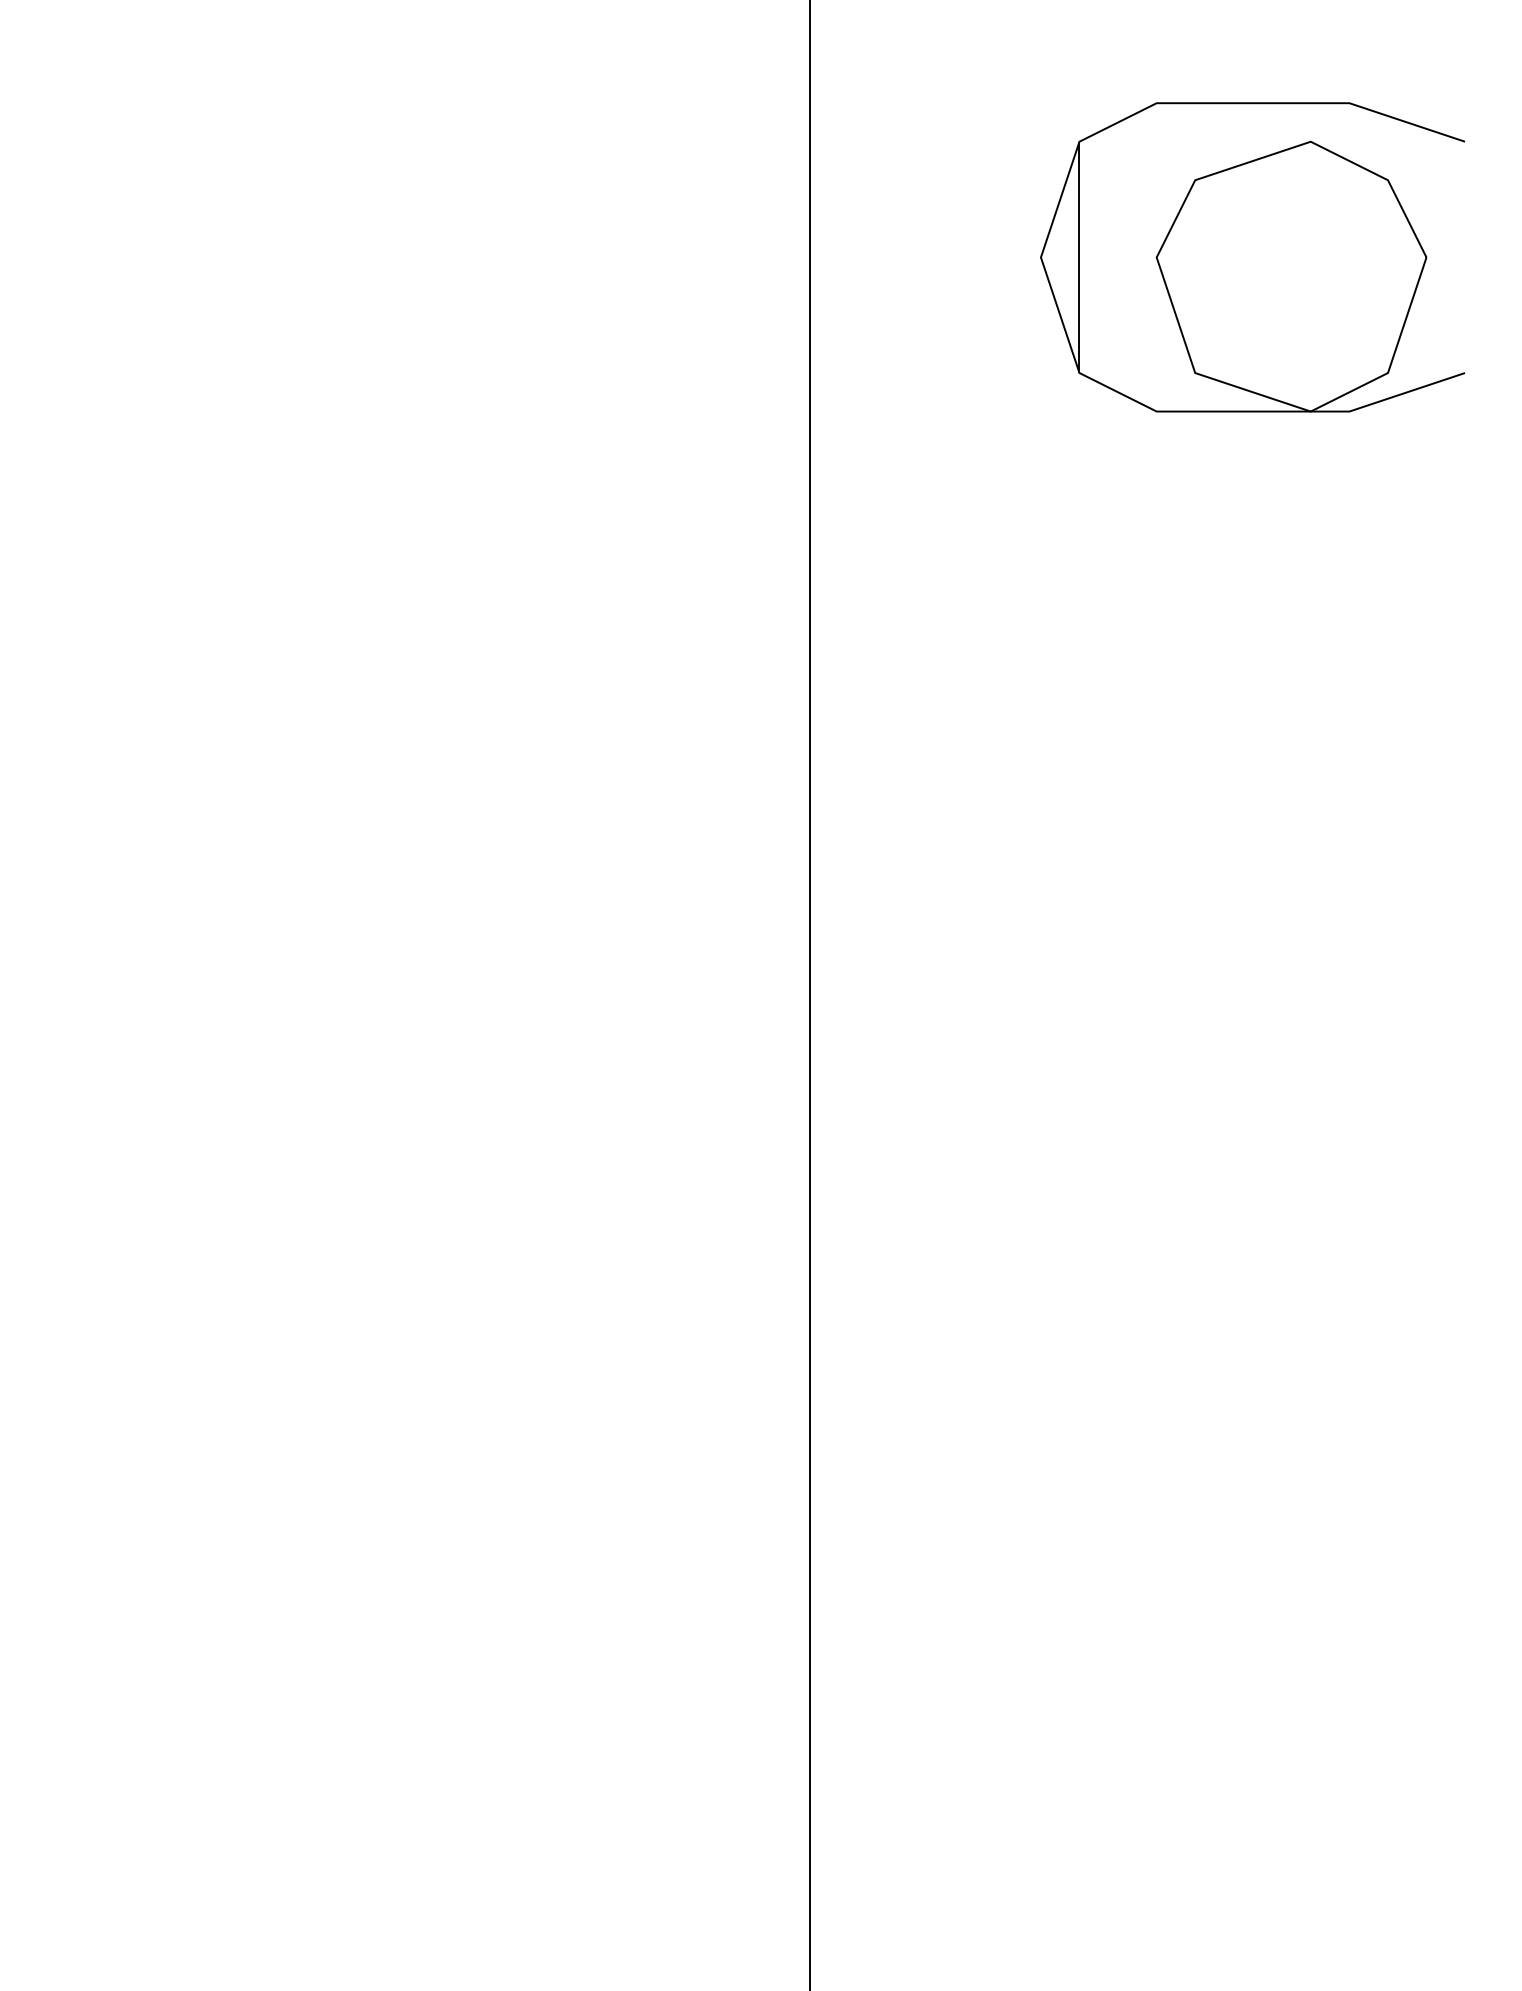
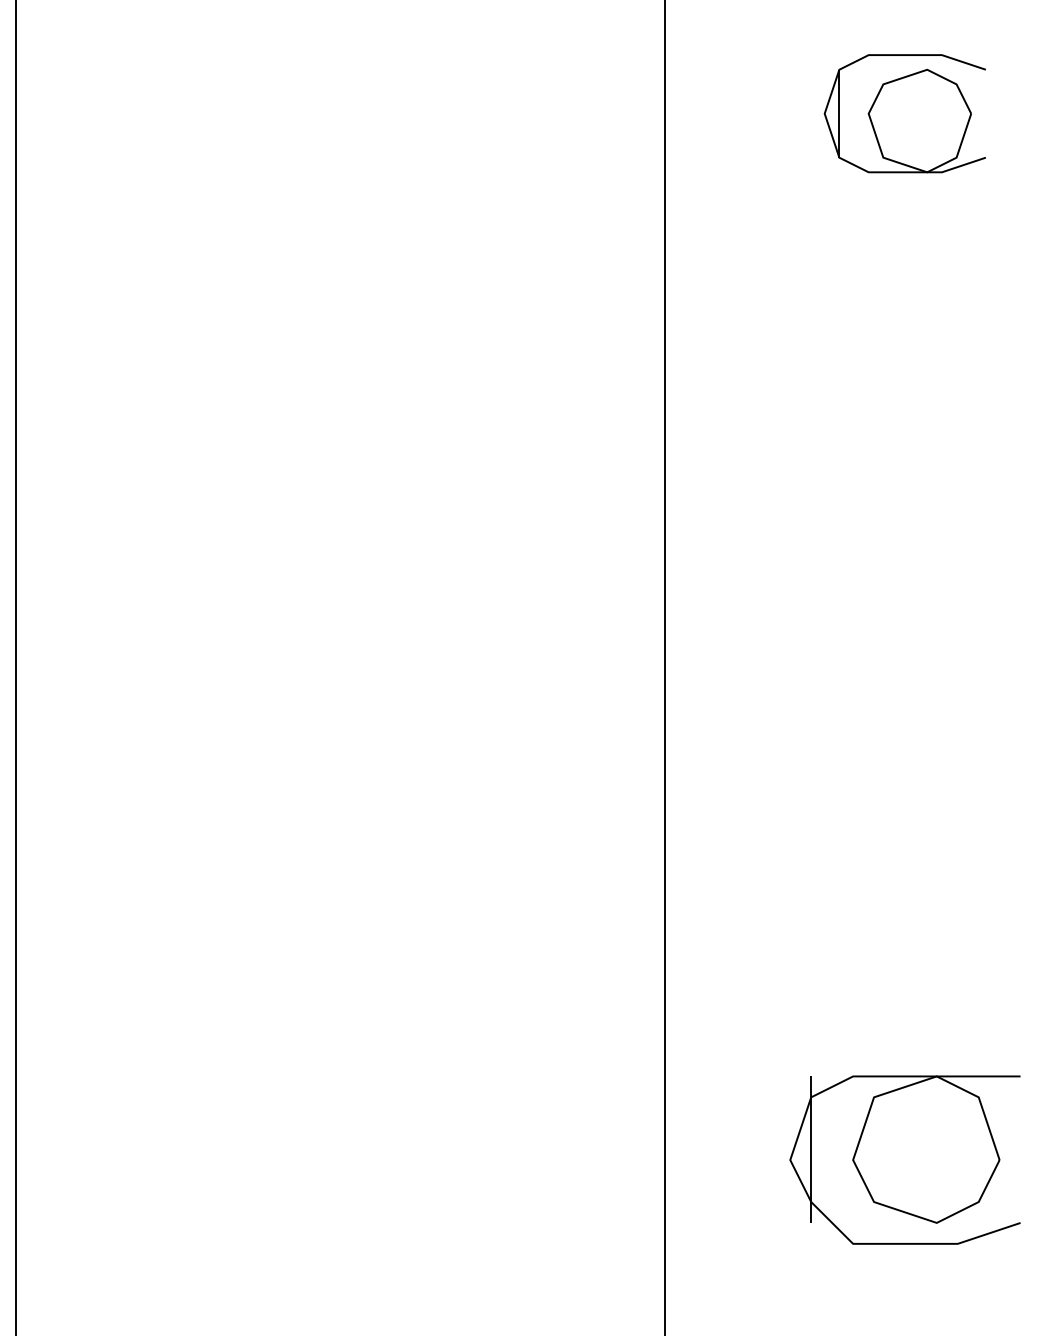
part: (1251, 257) -> (904, 113), size x0.7

